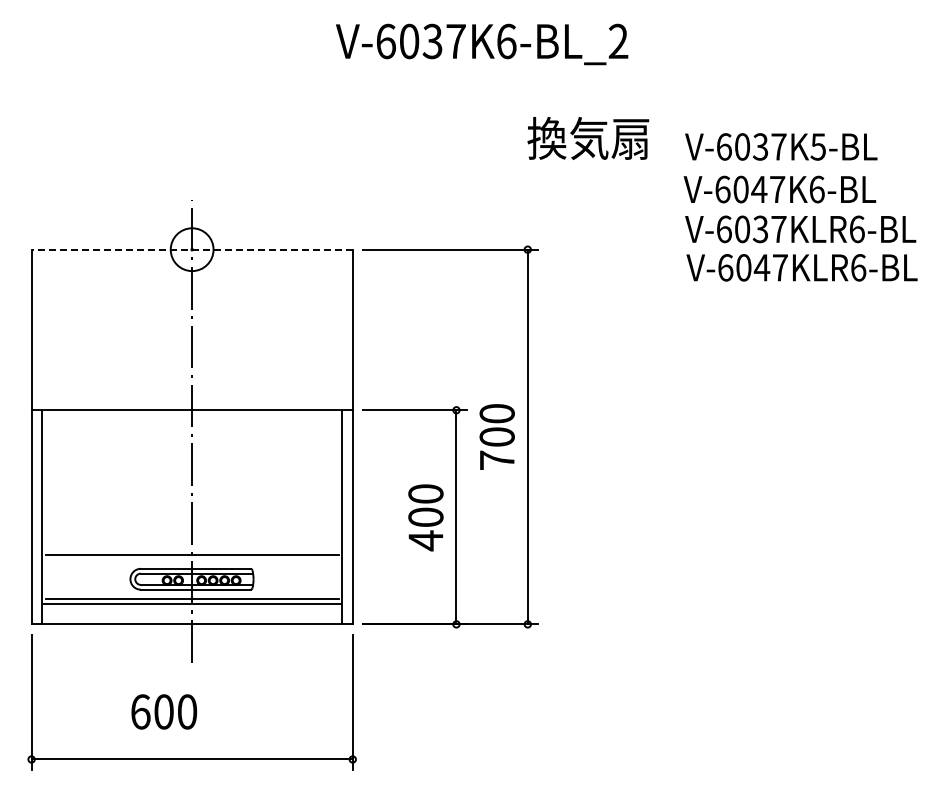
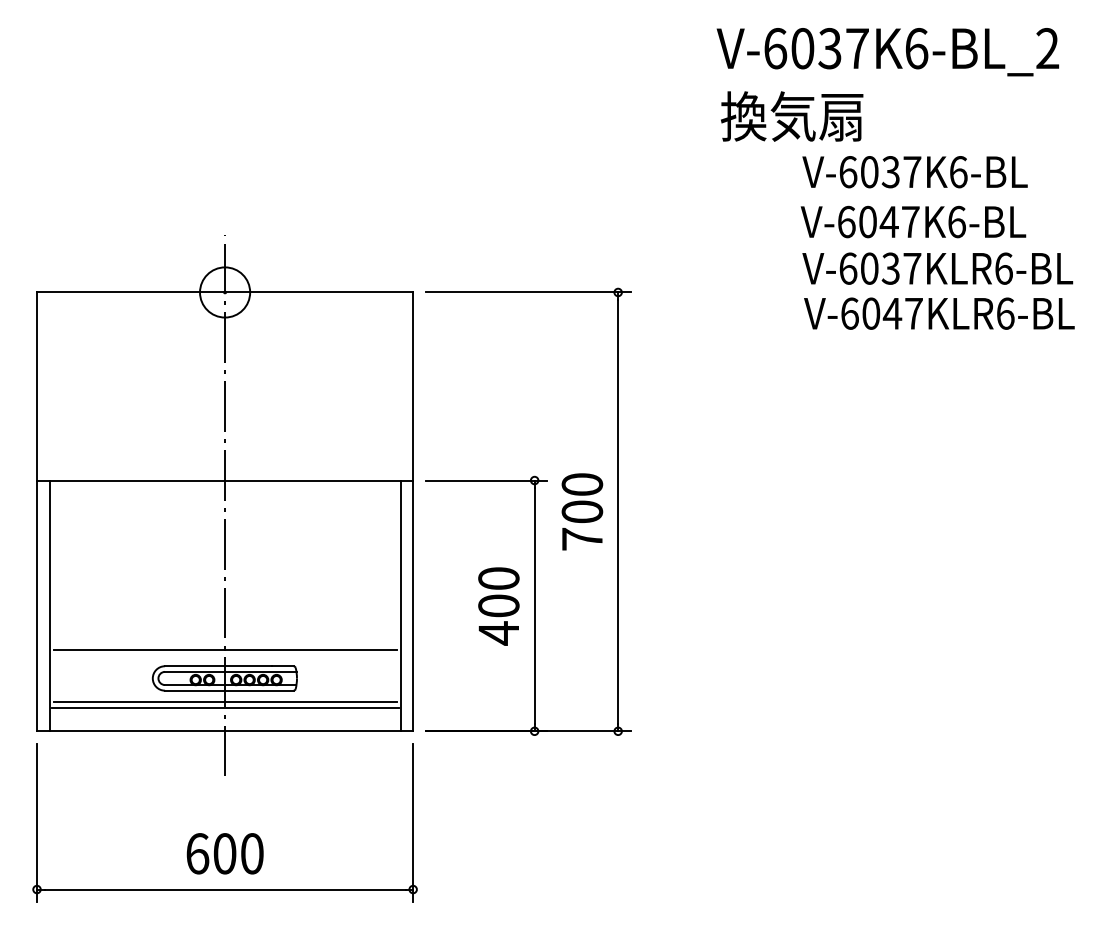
text: (482, 44) -> (888, 52), moved
text: (588, 138) -> (792, 116), moved
text: (818, 146) -> (958, 171), V-6037K5-BL -> V-6037K6-BL
line: (192, 249) -> (225, 292), dashed -> solid
text: (164, 711) -> (225, 853), moved

